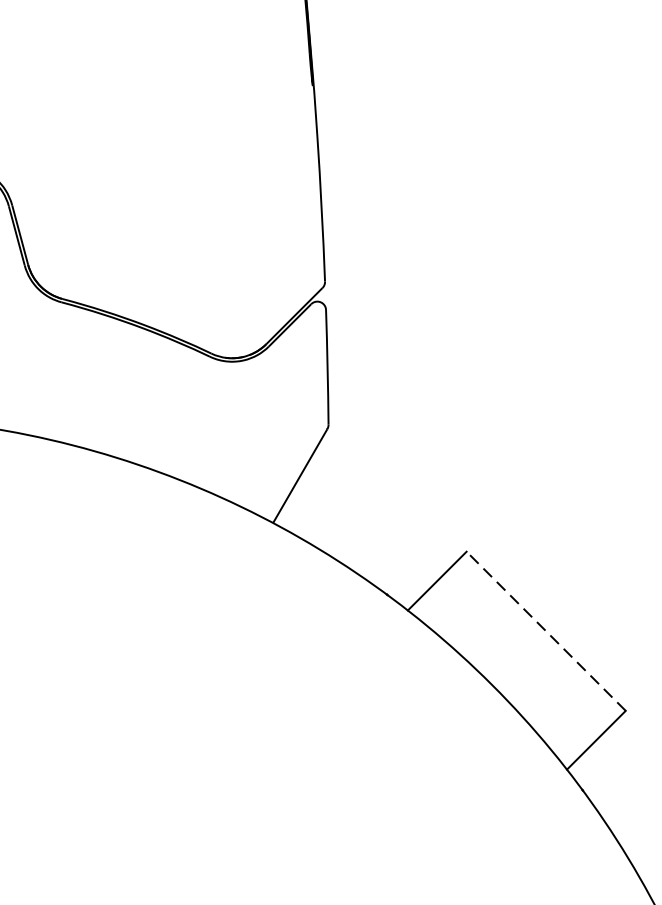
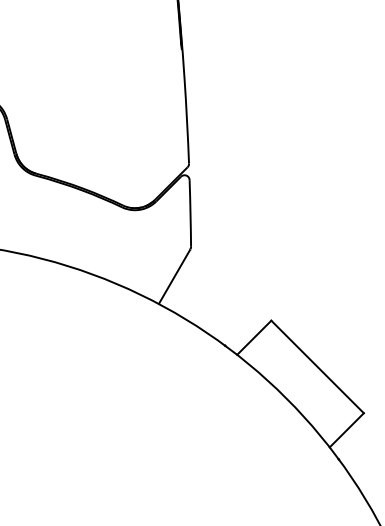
line: (545, 630) -> (317, 366), dashed -> solid

